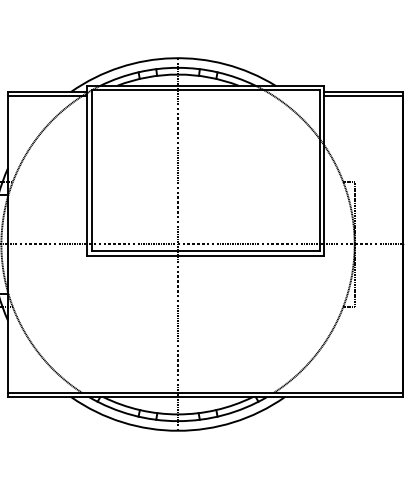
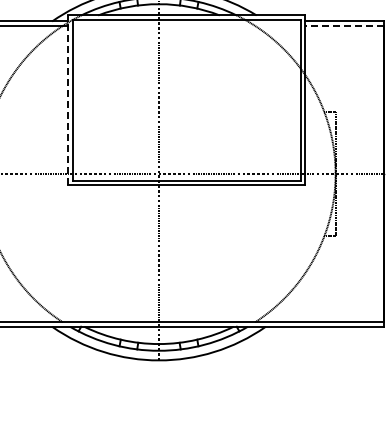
line: (363, 96) -> (344, 26), solid -> dashed
line: (87, 170) -> (68, 100), solid -> dashed

